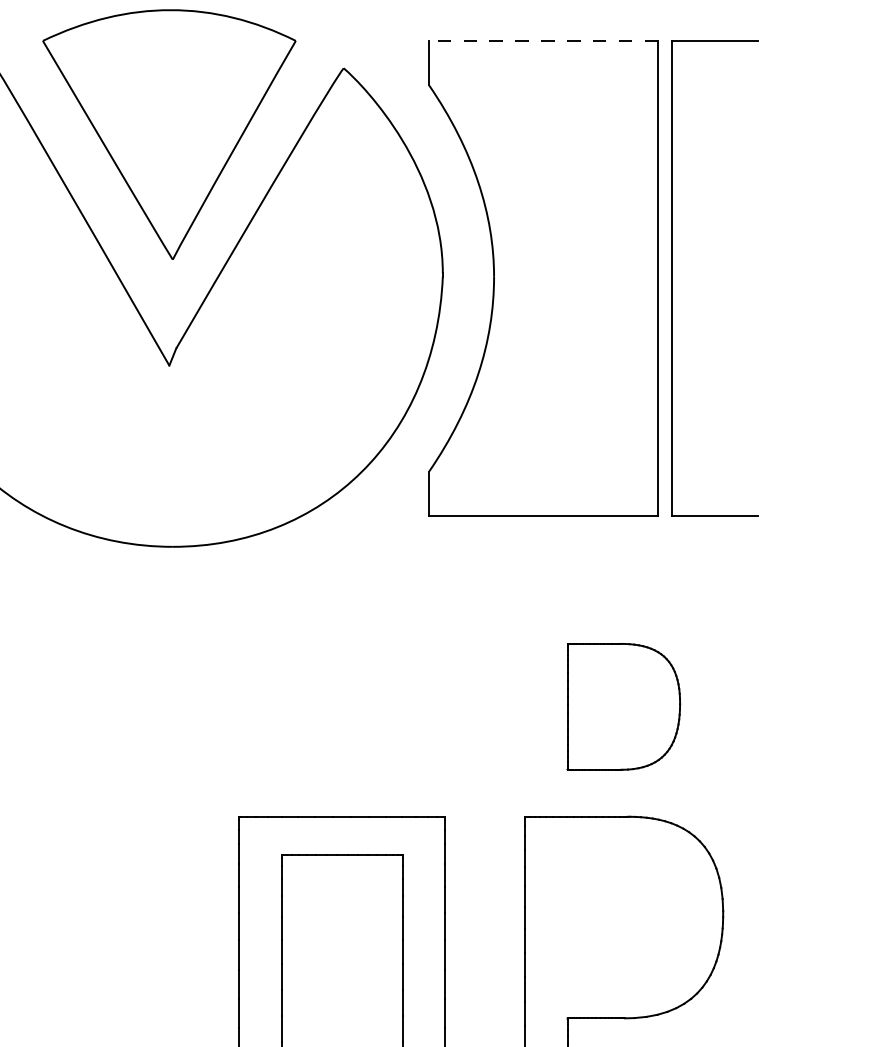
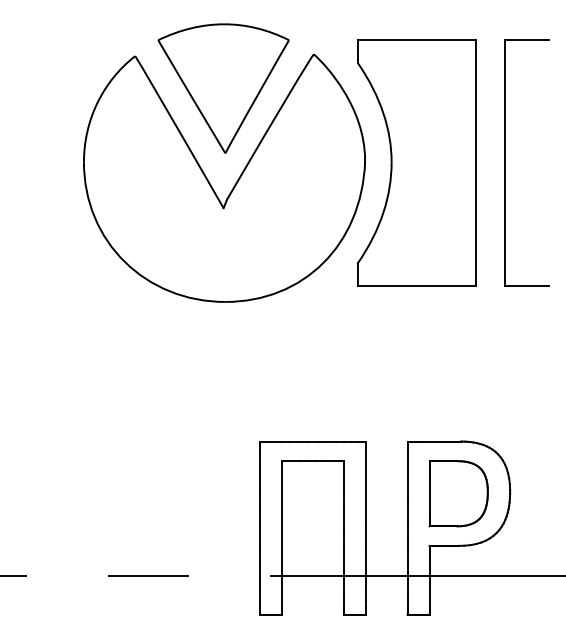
line: (542, 41) -> (416, 40), dashed -> solid
part: (673, 277) -> (505, 162), moved
part: (623, 706) -> (458, 493), moved

